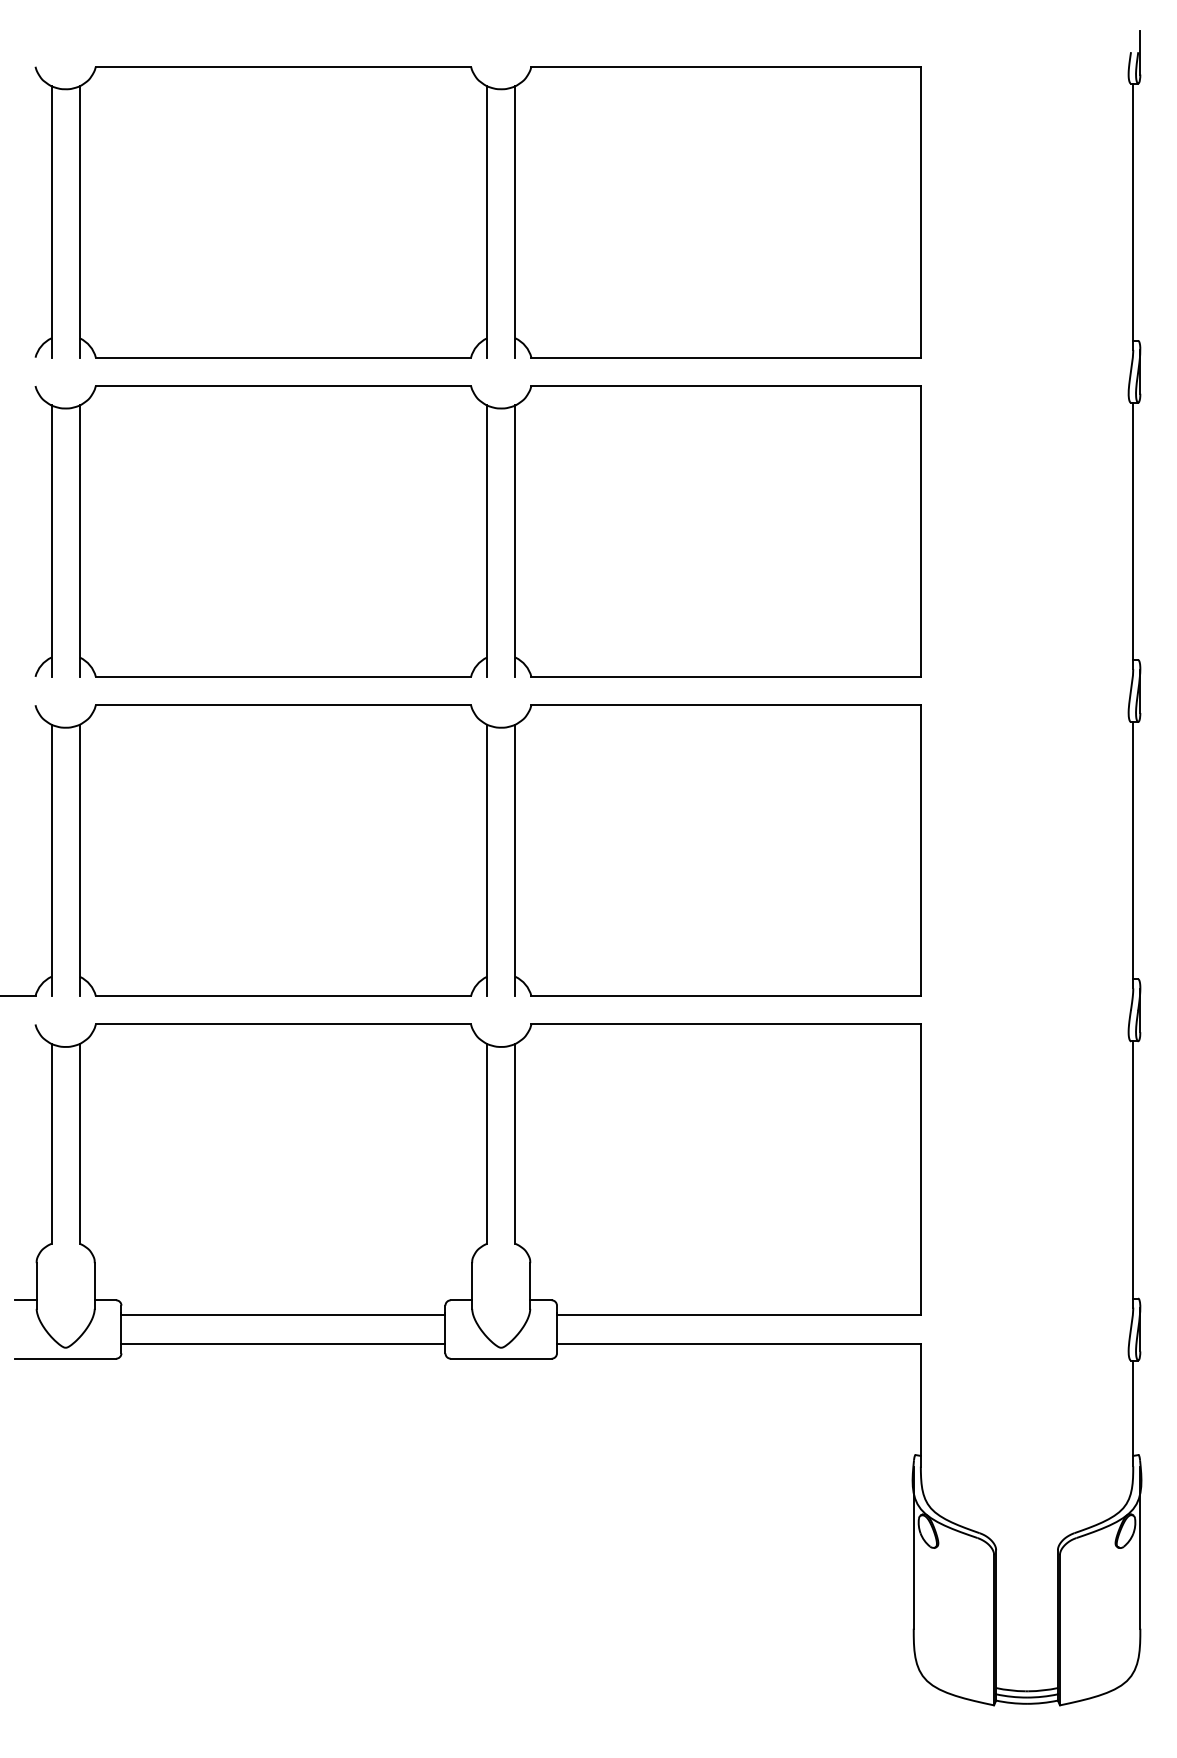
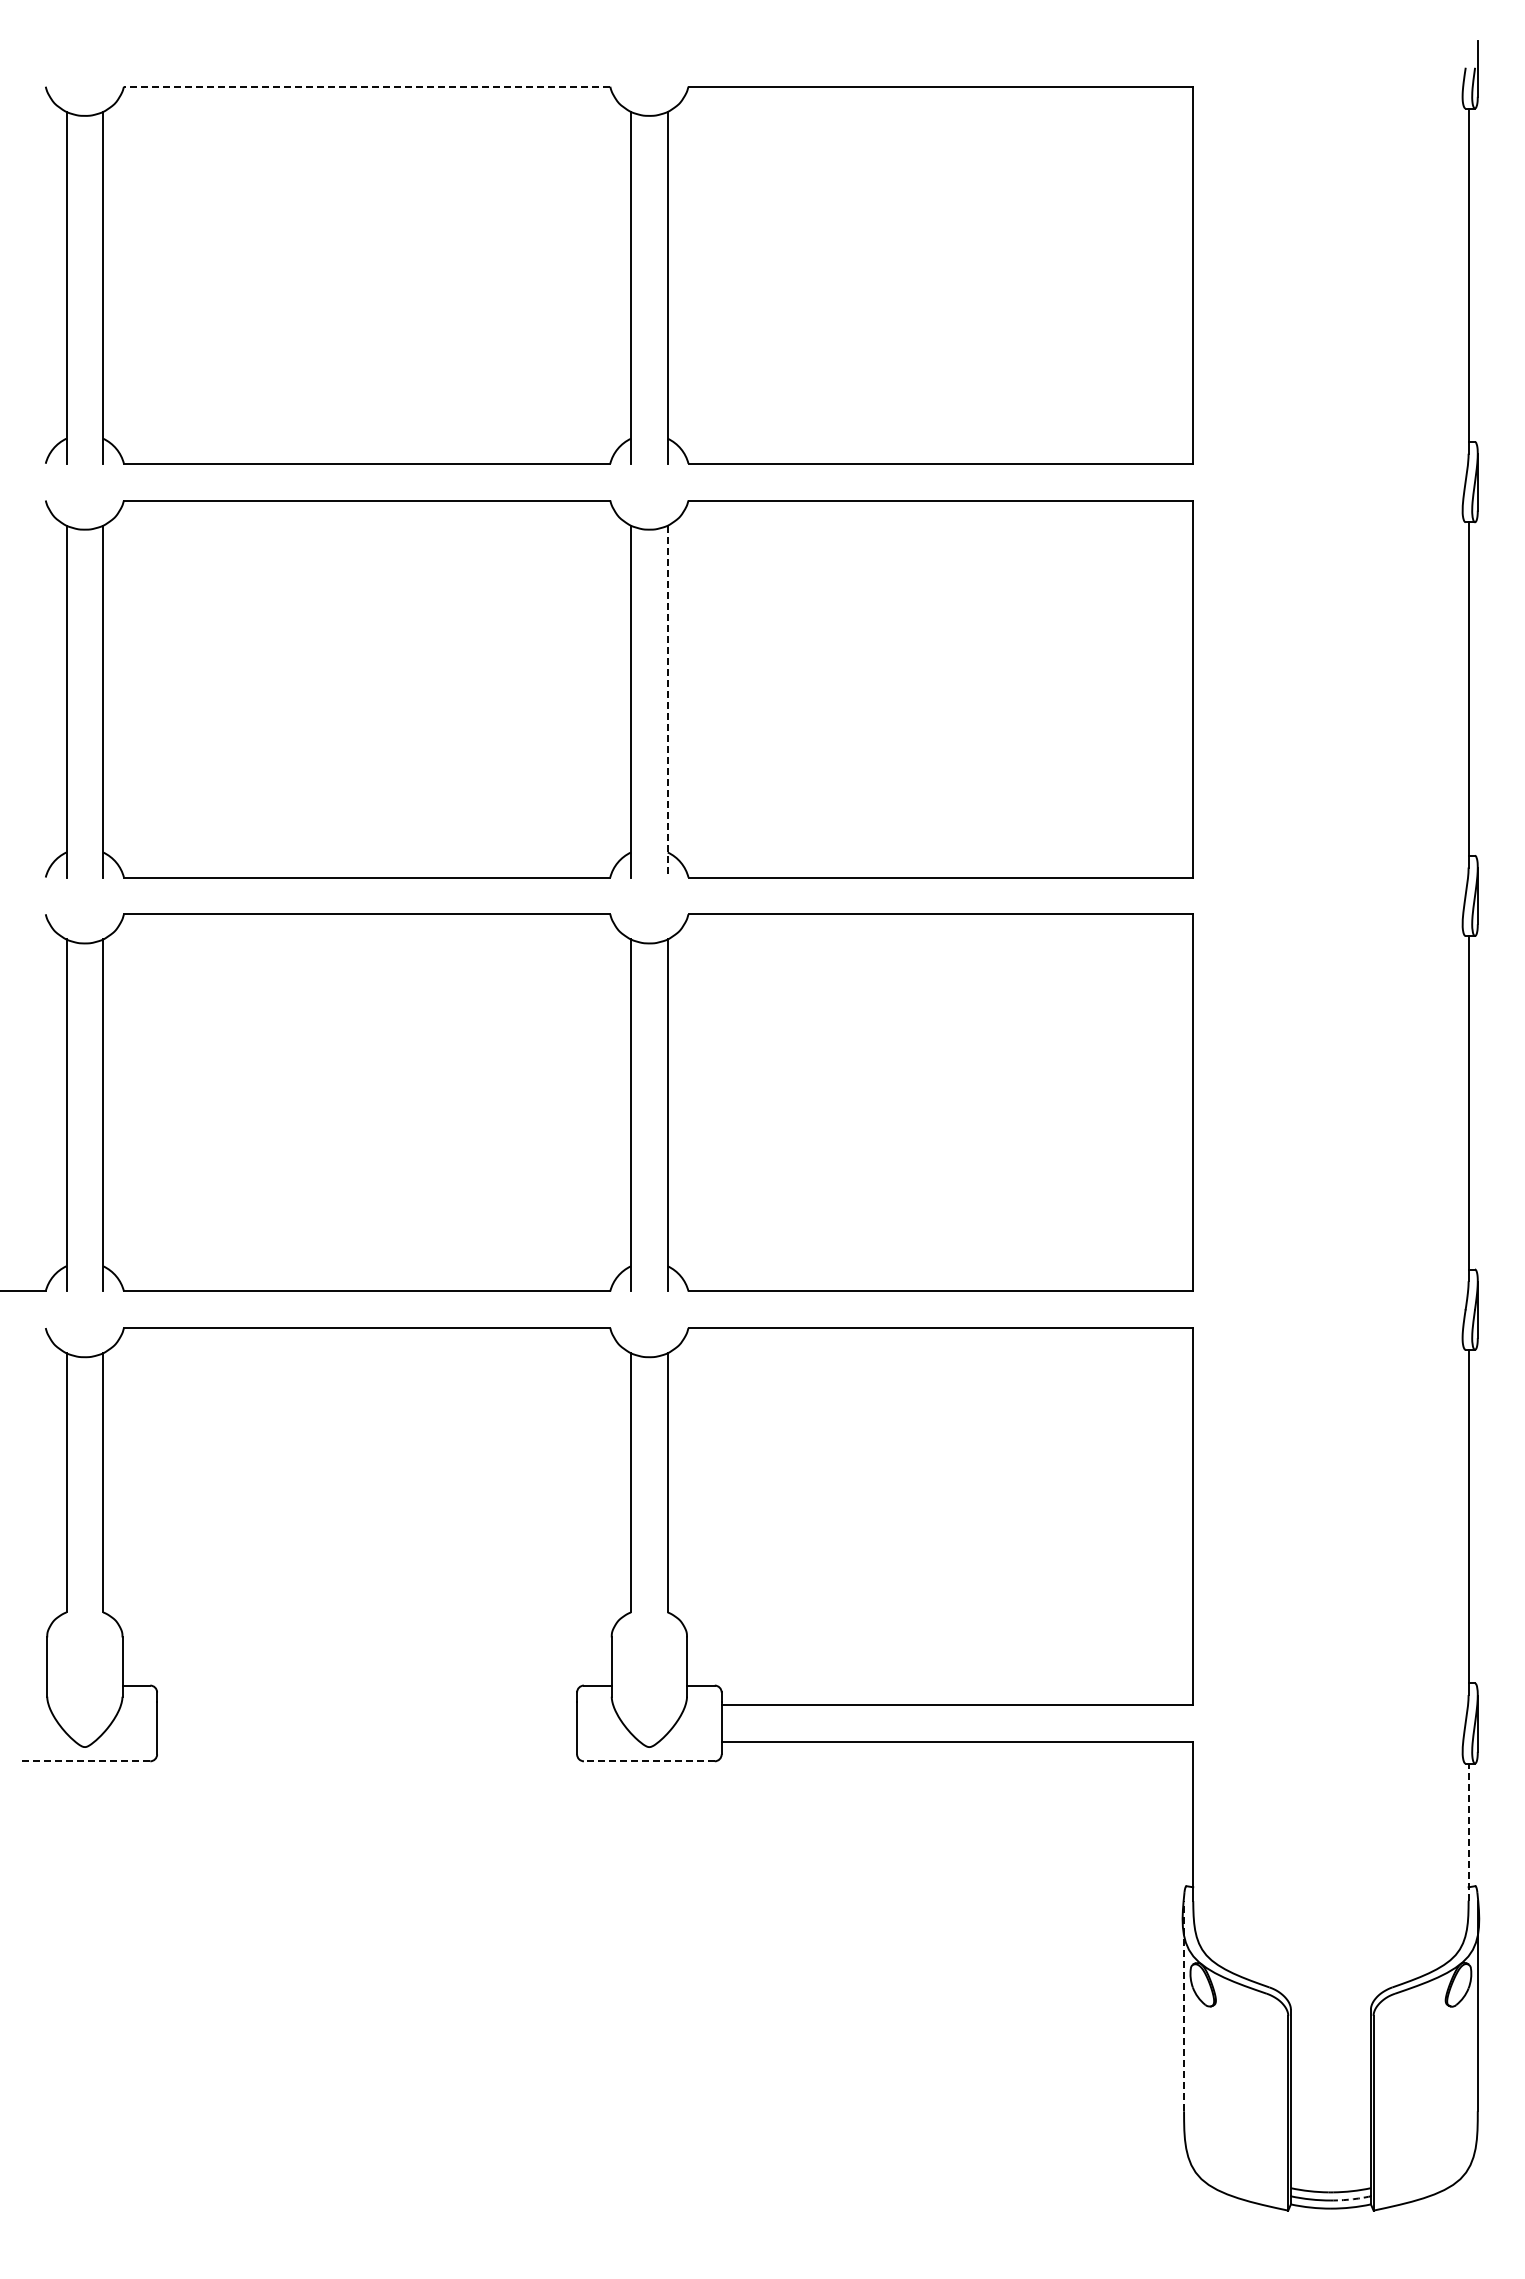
line: (282, 66) -> (366, 86), solid -> dashed
line: (515, 541) -> (667, 701), solid -> dashed
line: (26, 1300) -> (33, 1685), removed
line: (283, 1315) -> (367, 1705), removed
line: (283, 1343) -> (367, 1741), removed
line: (65, 1358) -> (84, 1761), solid -> dashed
line: (500, 1358) -> (648, 1761), solid -> dashed
line: (1133, 1413) -> (1468, 1832), solid -> dashed
line: (914, 1547) -> (1184, 2005), solid -> dashed
arc: (1042, 1696) -> (1351, 2199), solid -> dashed

